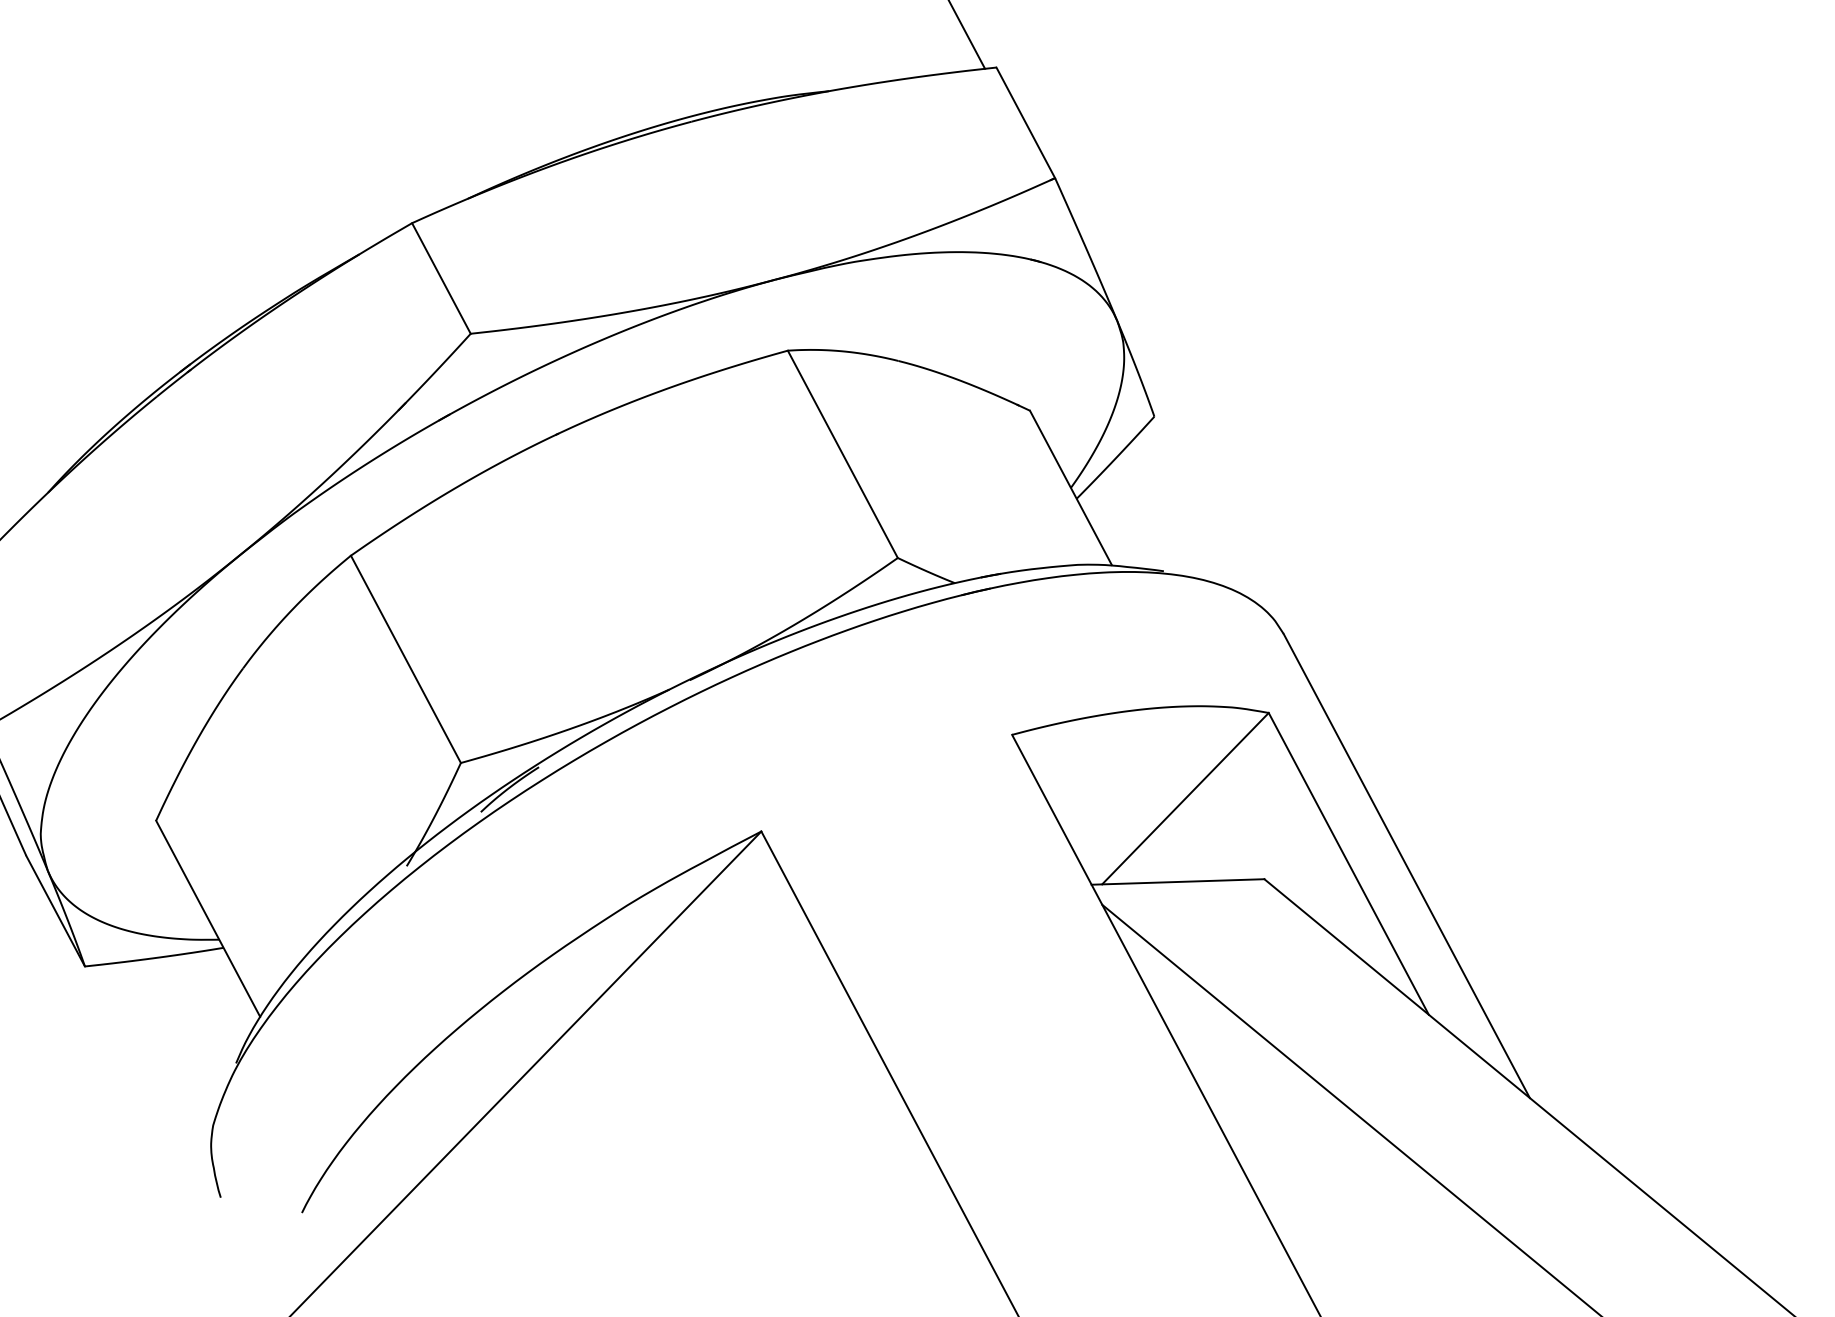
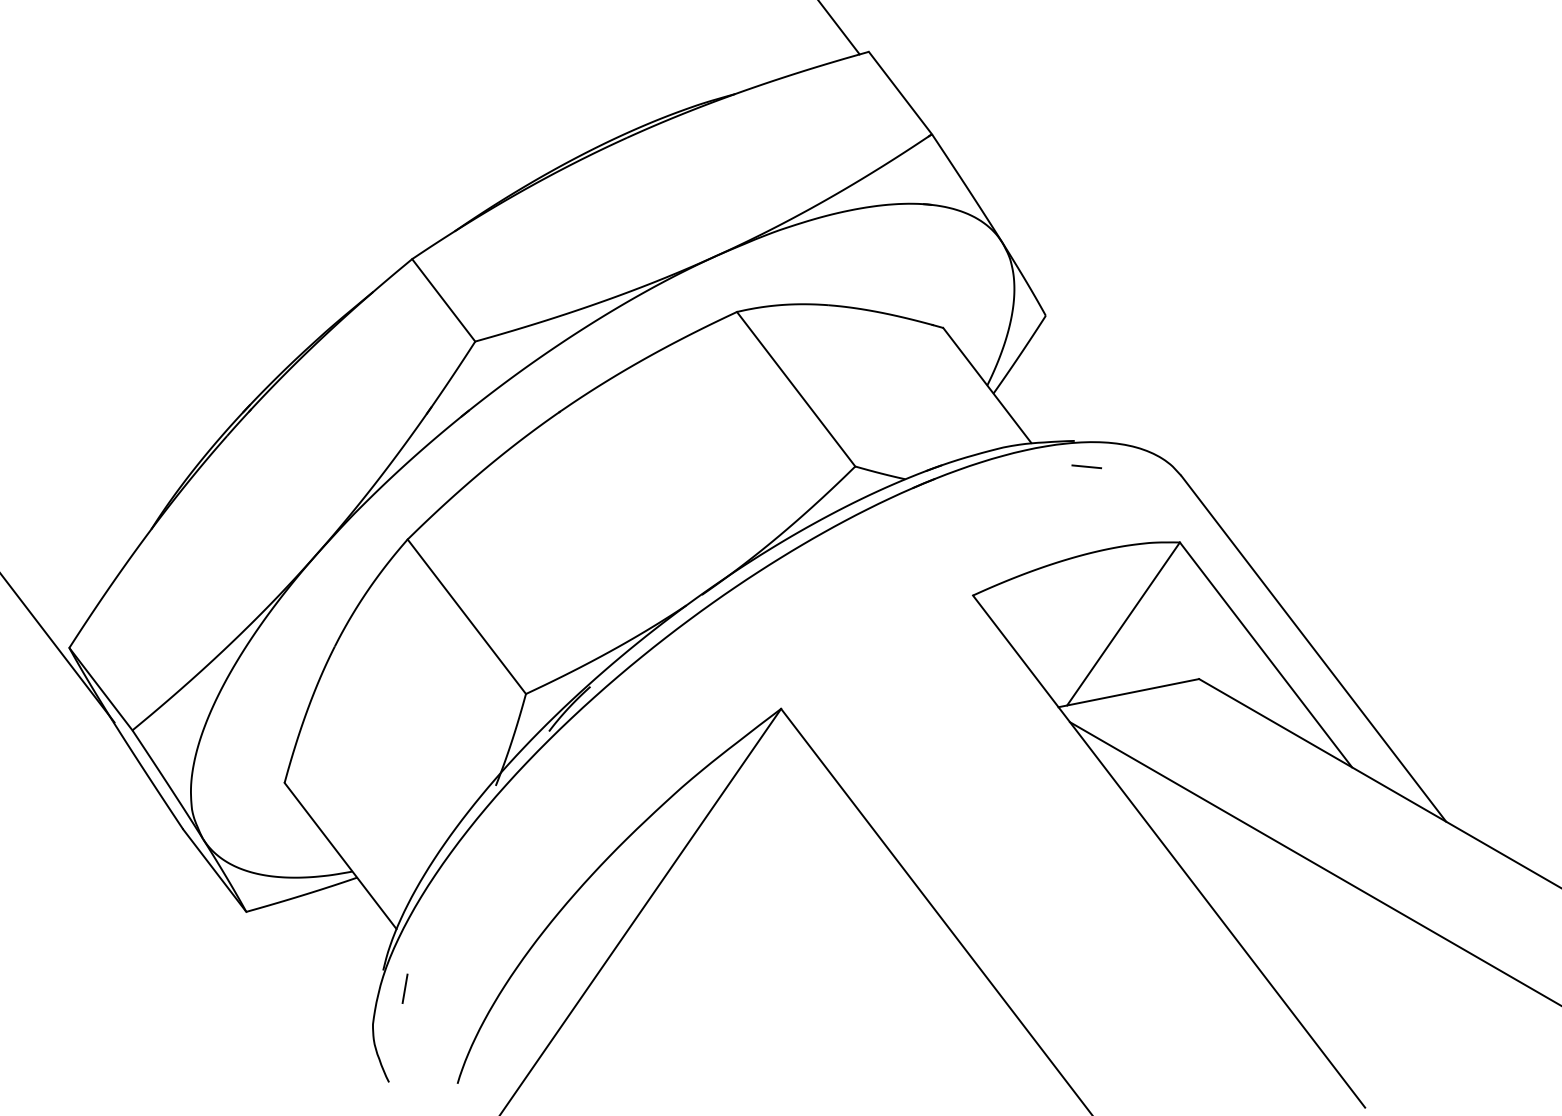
line: (1172, 603) -> (1086, 466), added
line: (257, 1089) -> (404, 988), added

